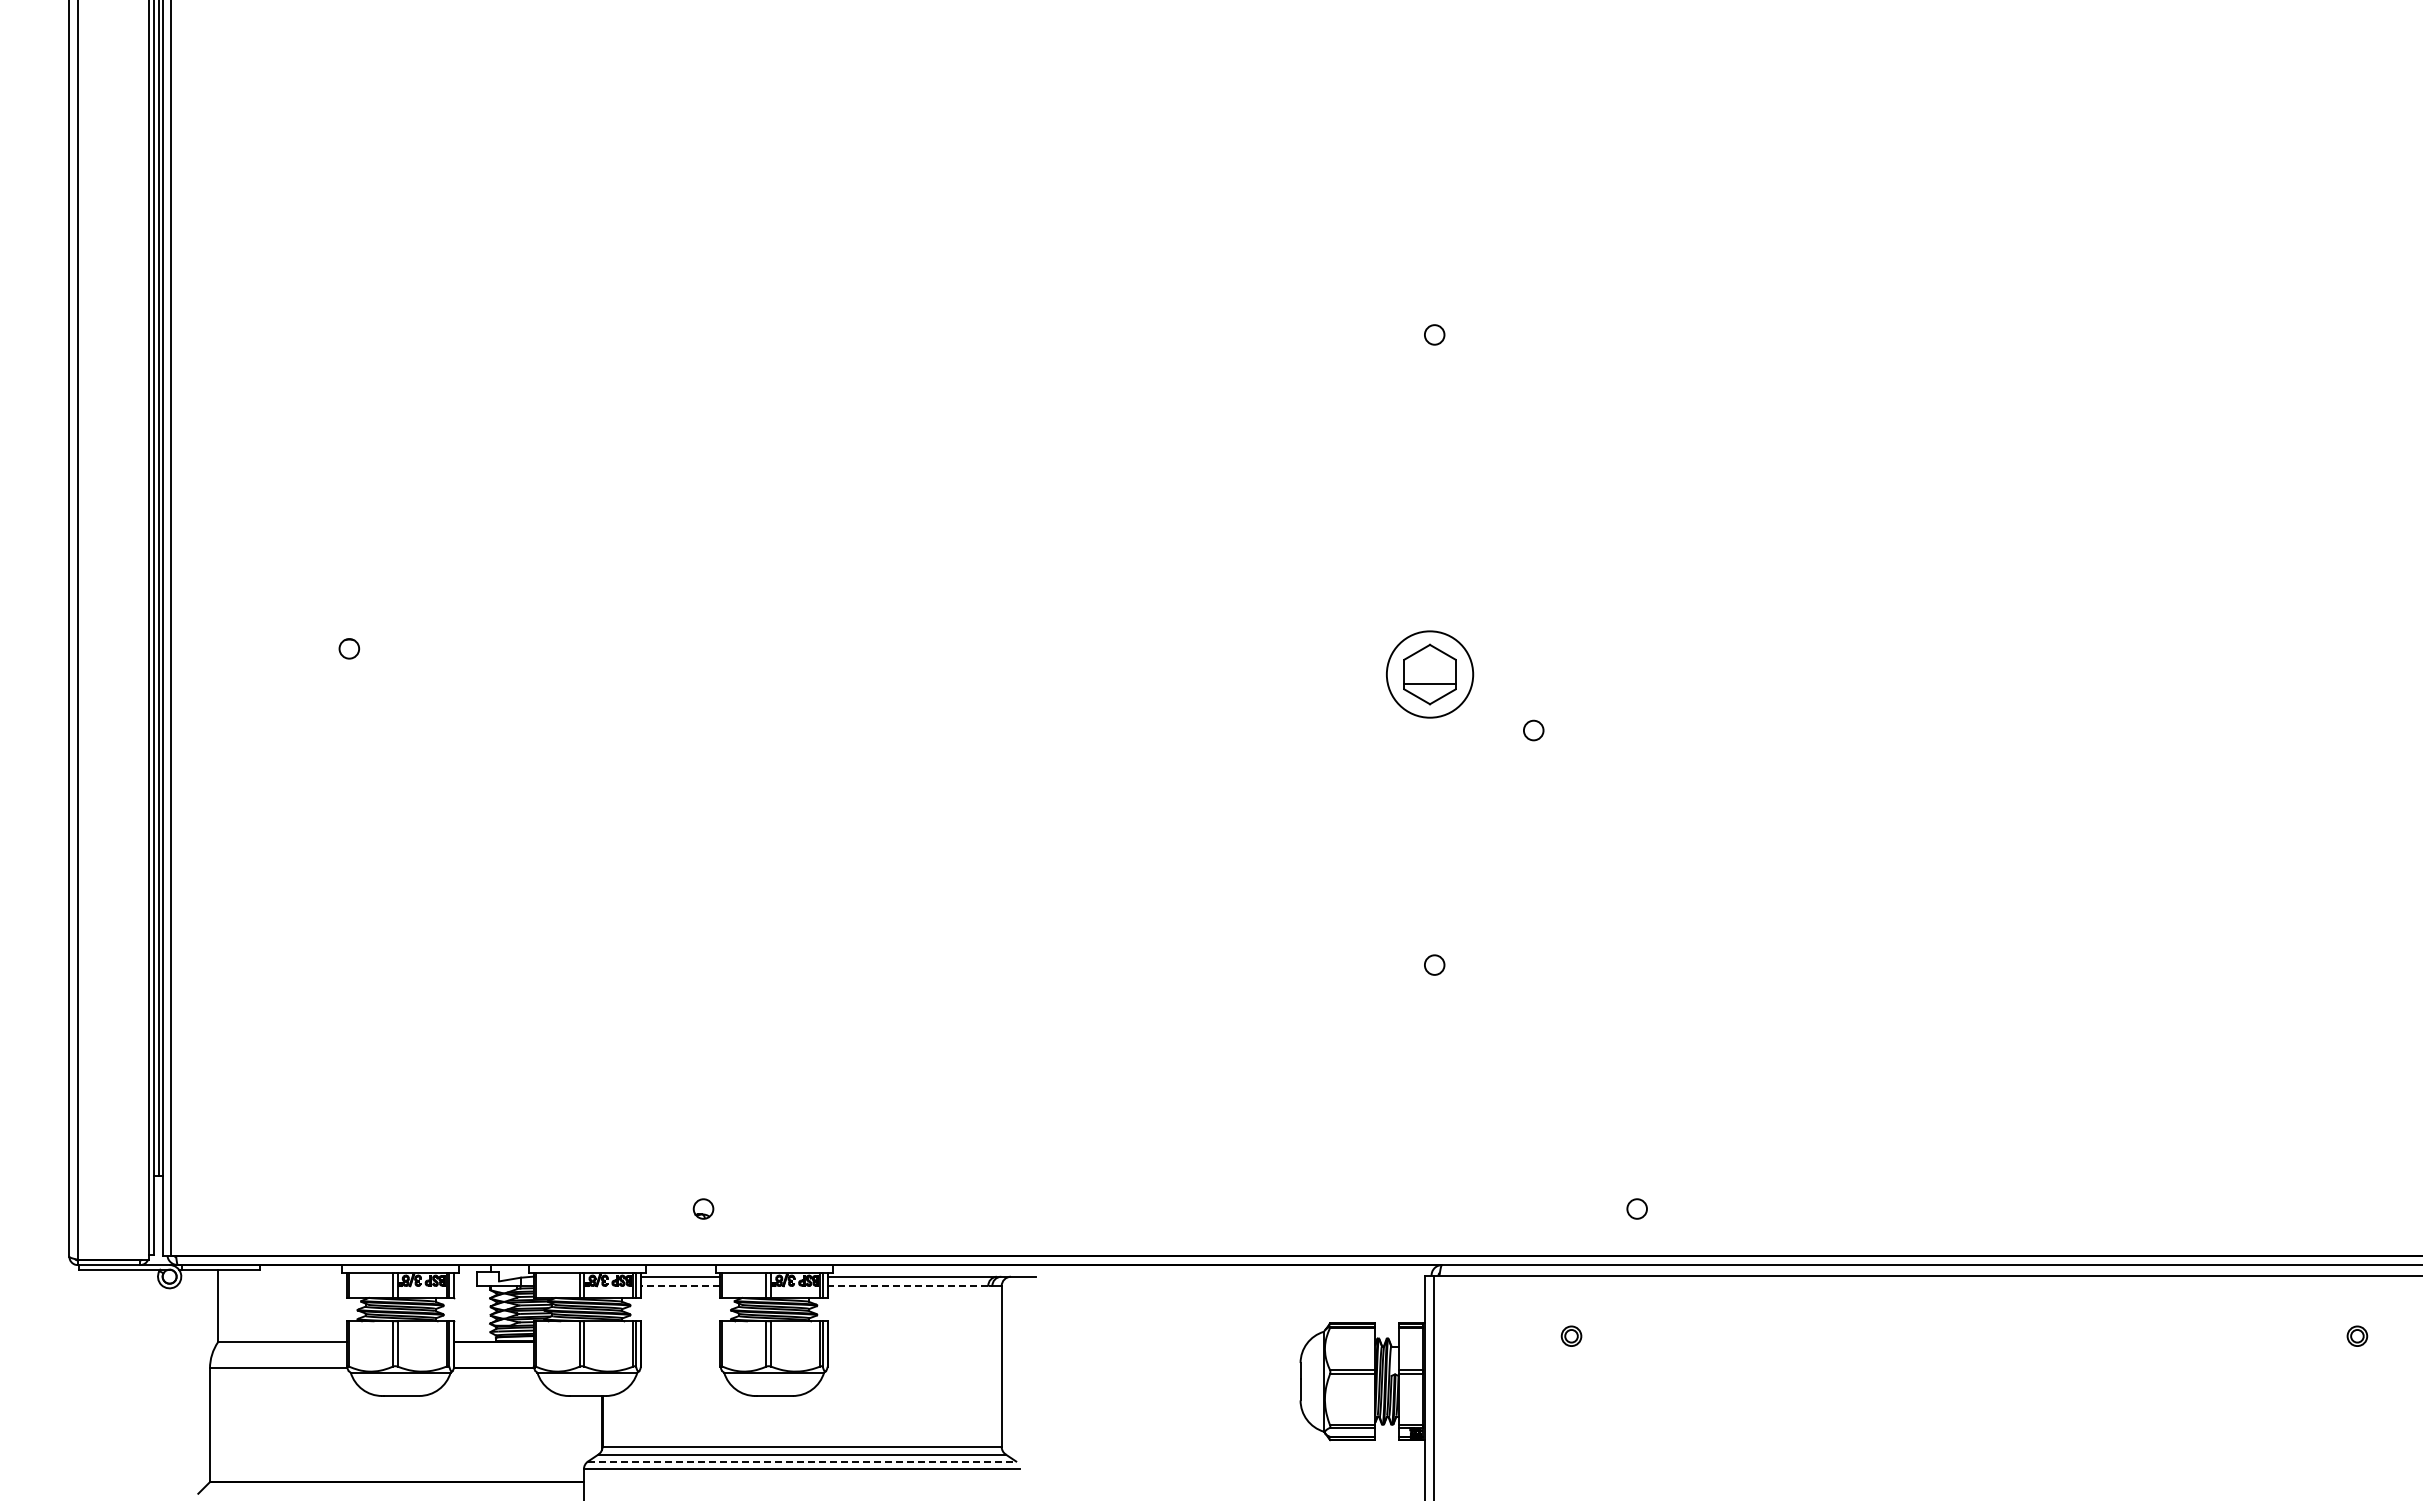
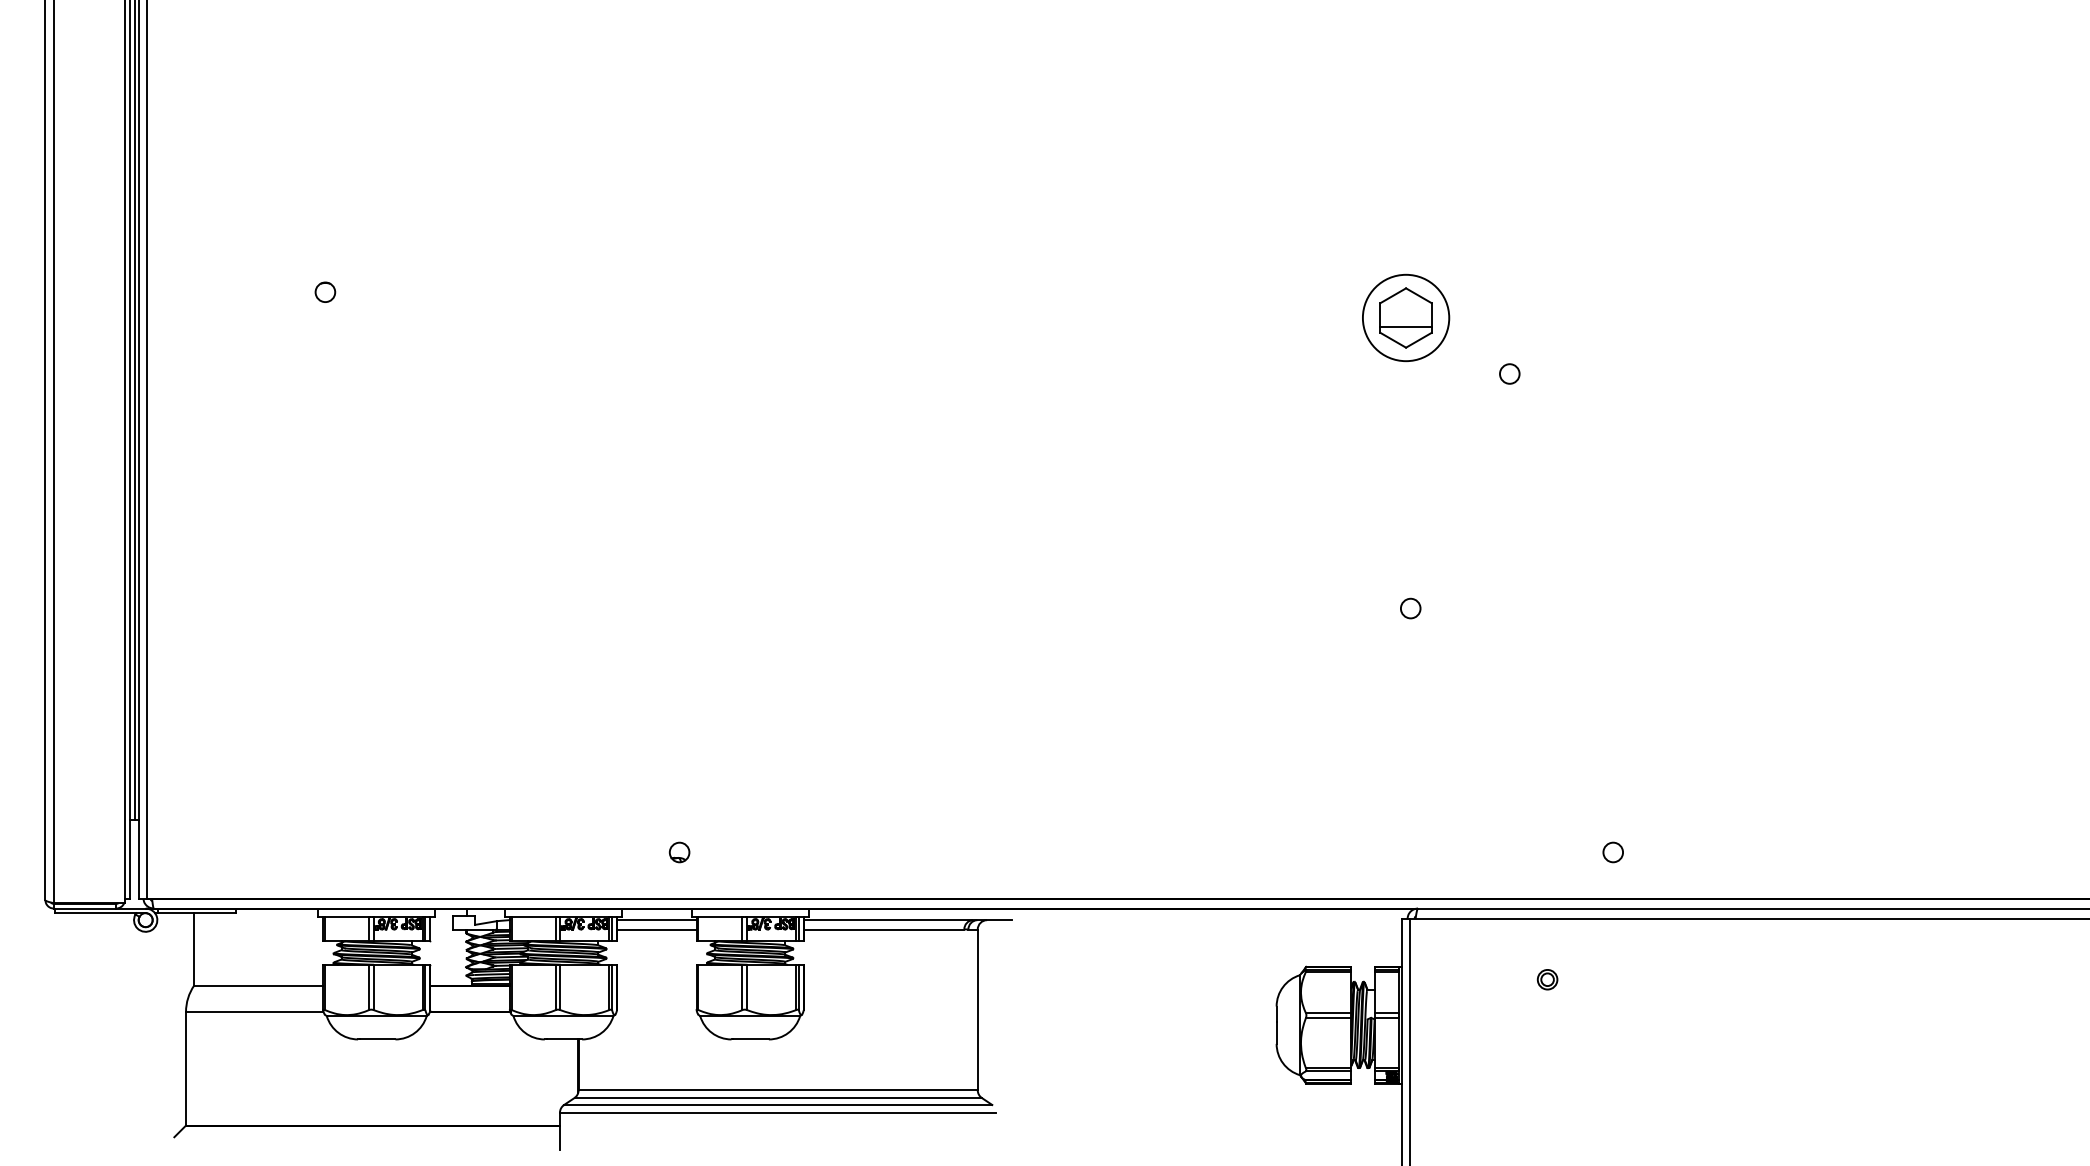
line: (680, 1286) -> (656, 929), dashed -> solid
line: (907, 1286) -> (883, 929), dashed -> solid
line: (802, 1461) -> (778, 1104), dashed -> solid

